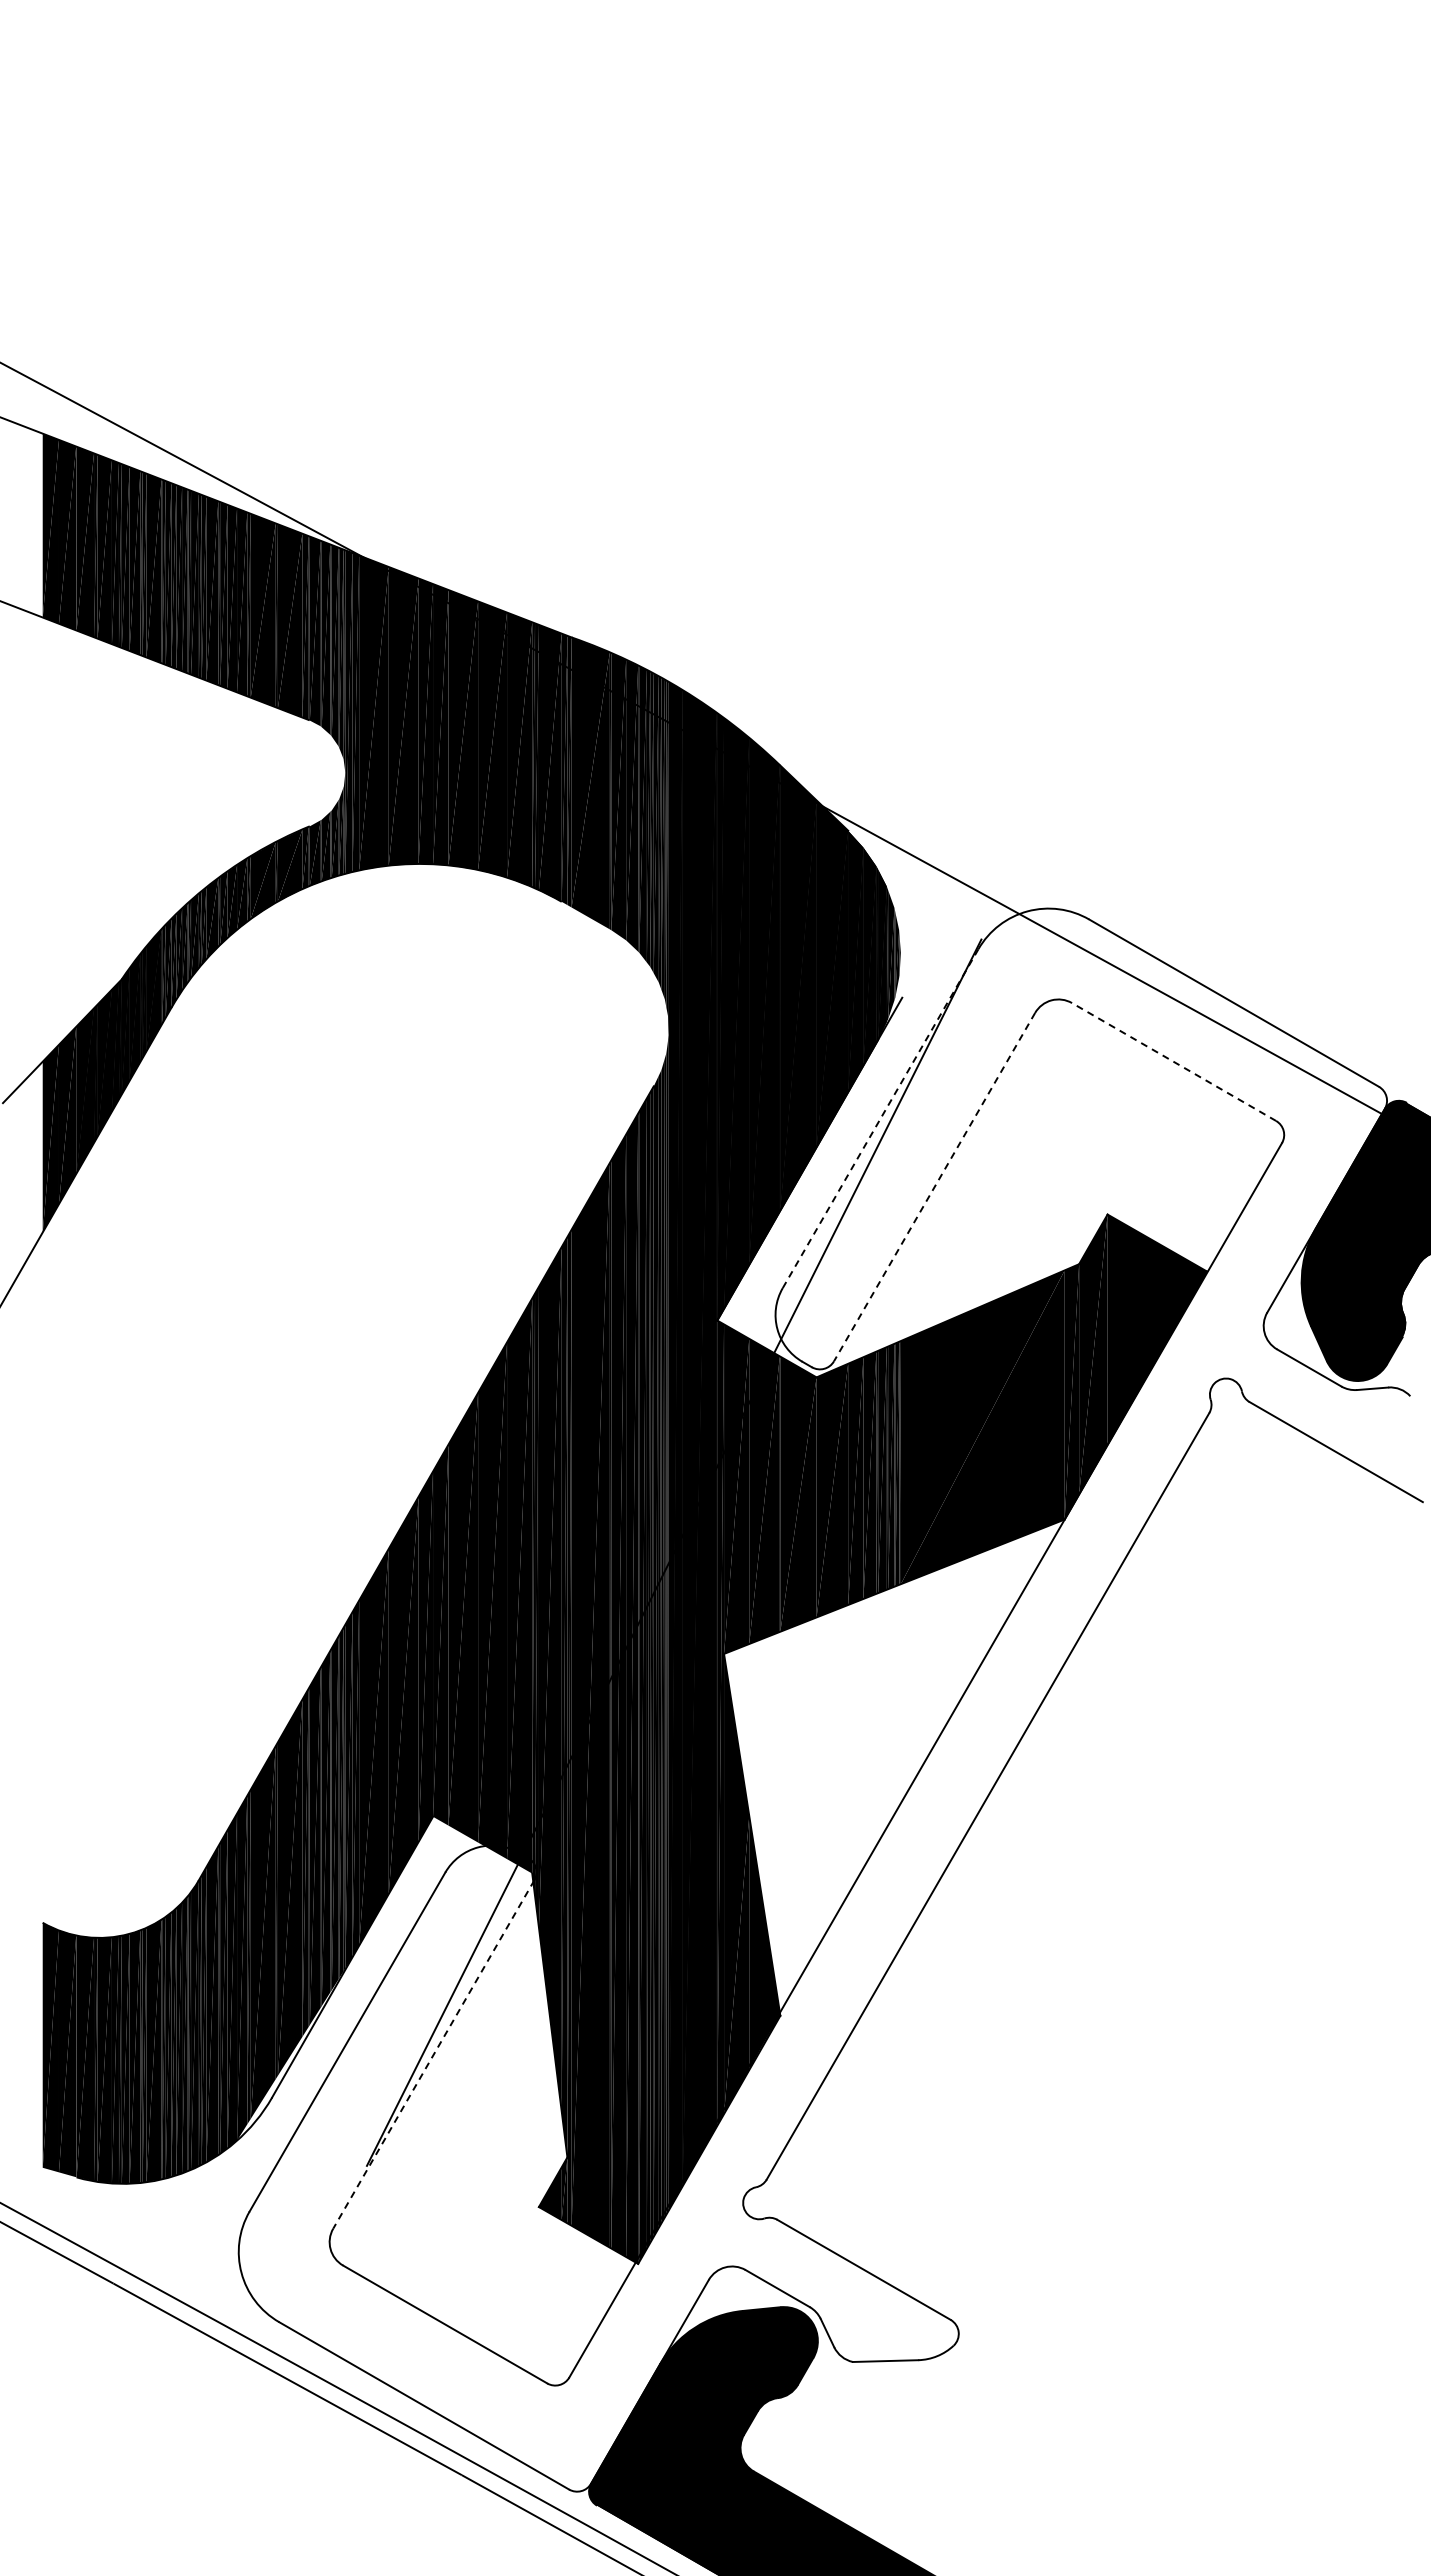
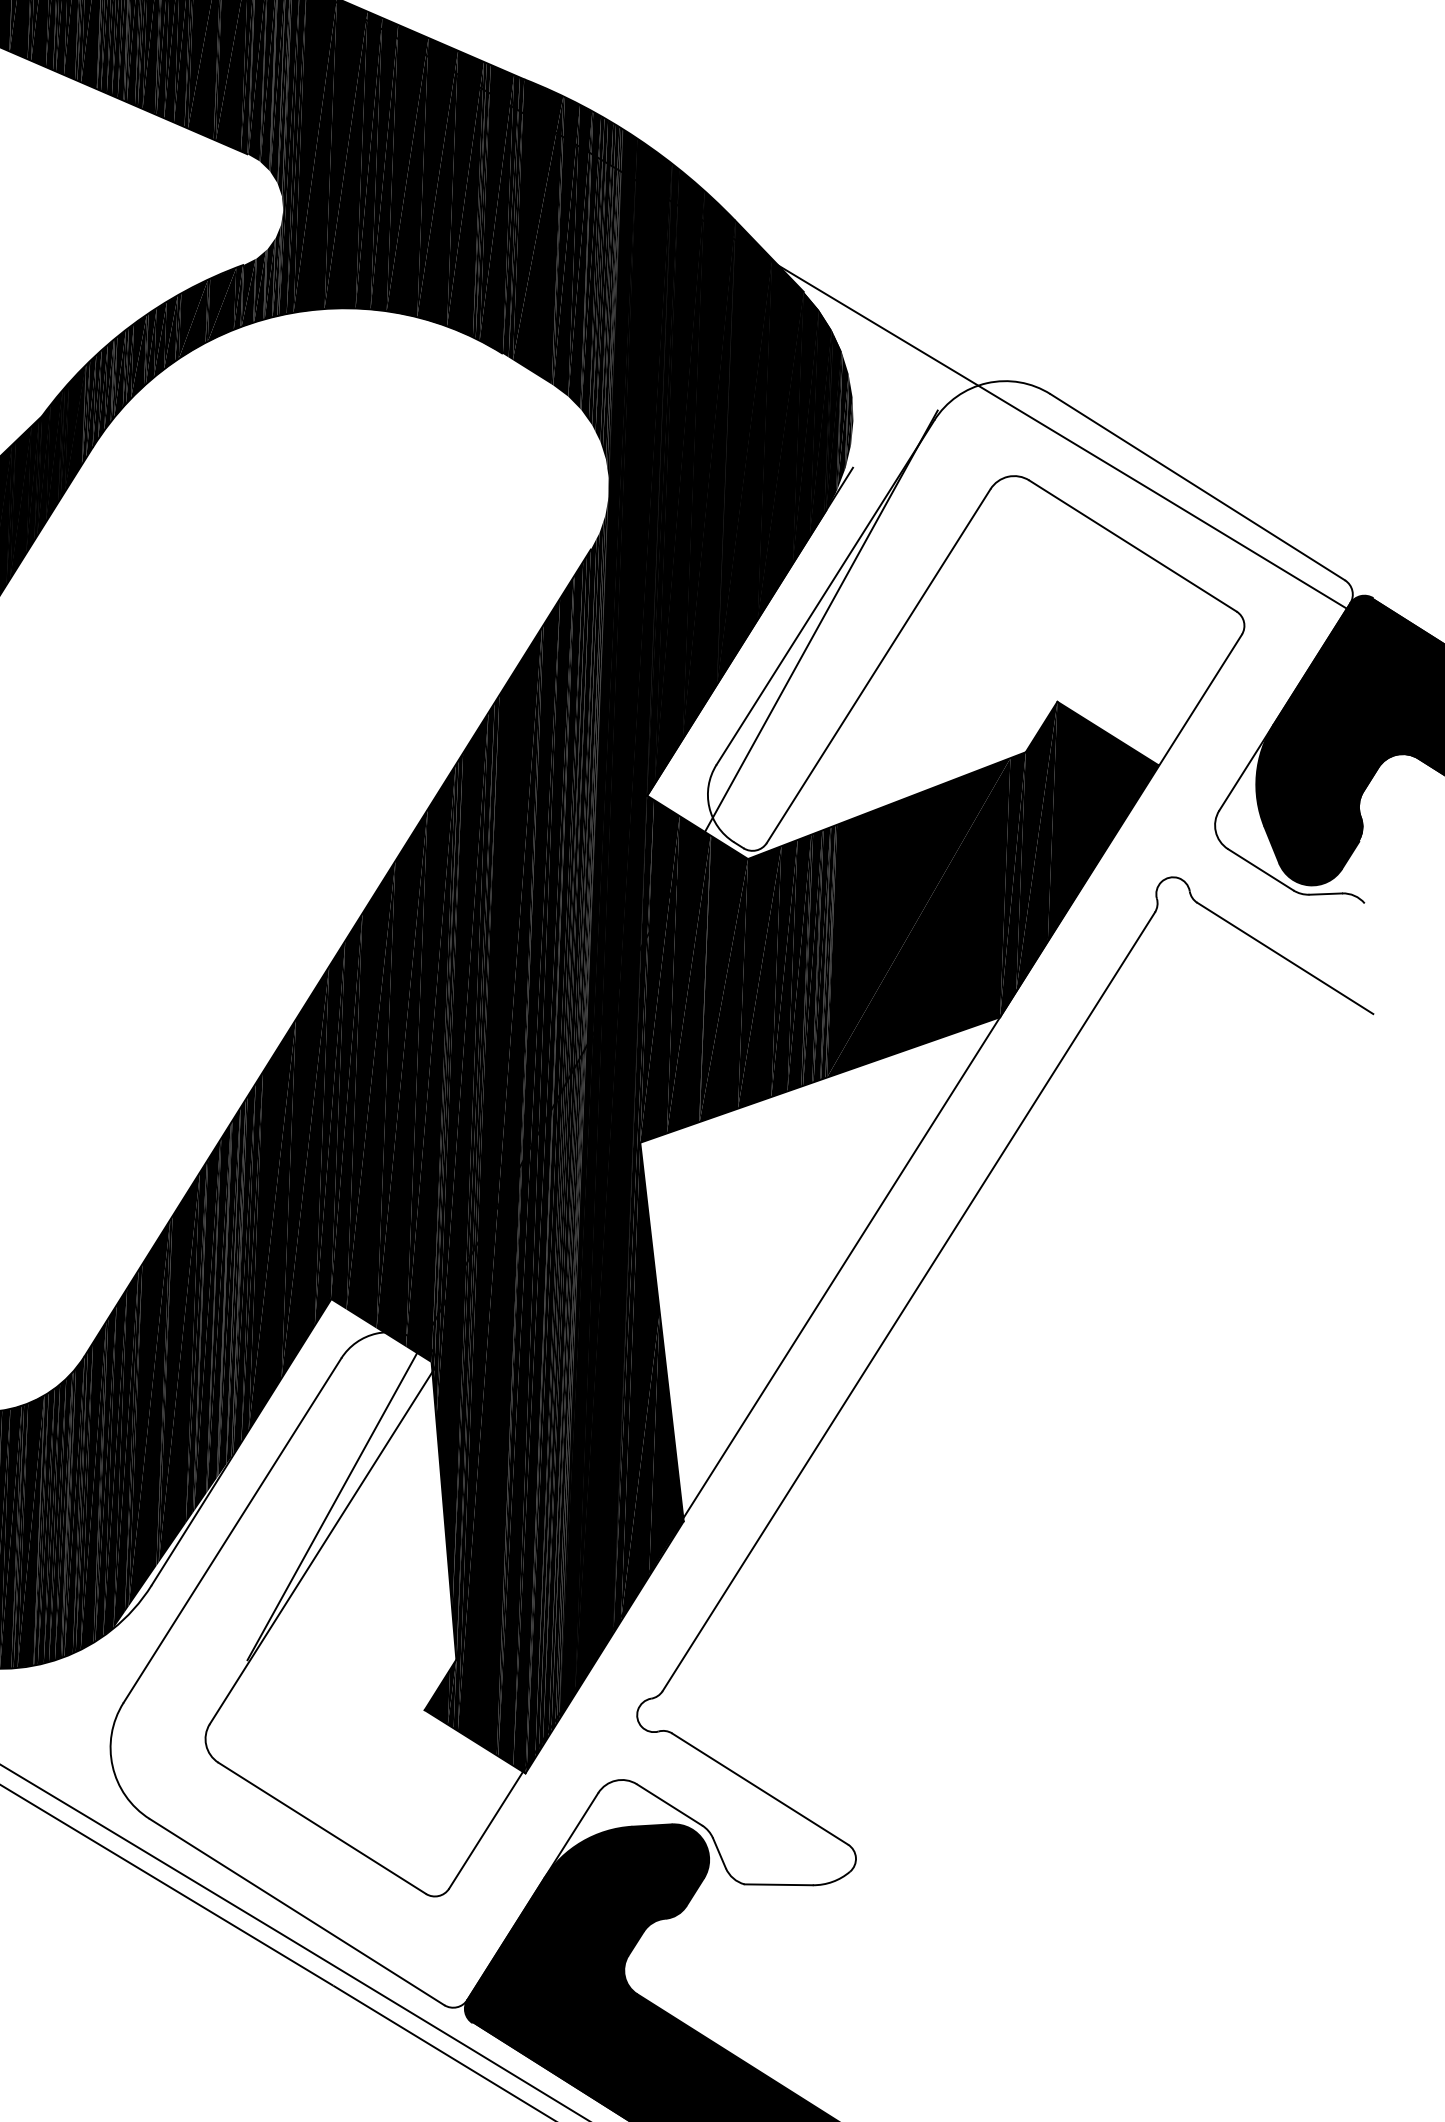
line: (1174, 1062) -> (1133, 546), dashed -> solid
line: (880, 1118) -> (825, 592), dashed -> solid
line: (934, 1187) -> (878, 666), dashed -> solid
line: (433, 2054) -> (321, 1547), dashed -> solid

